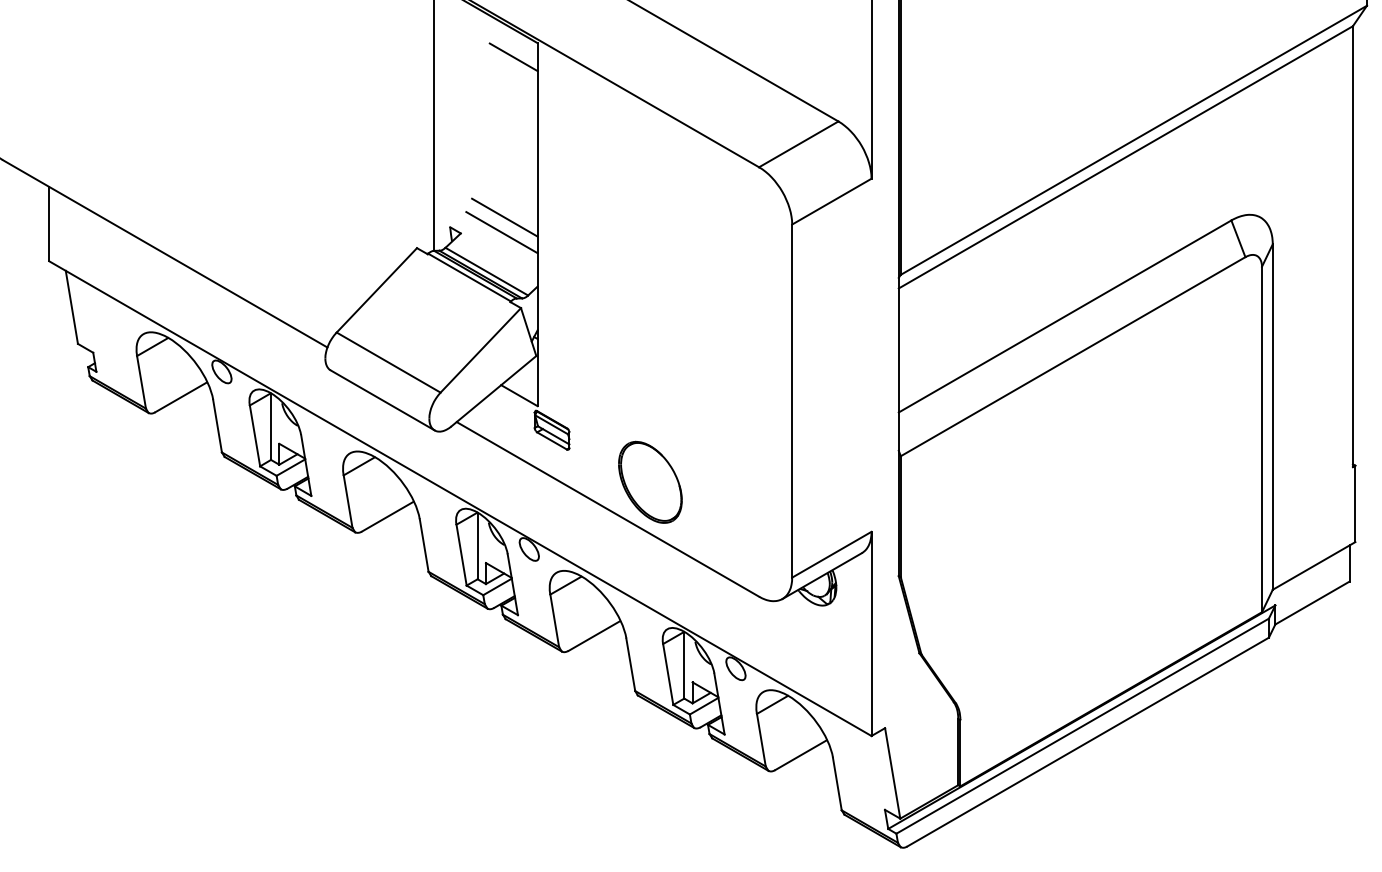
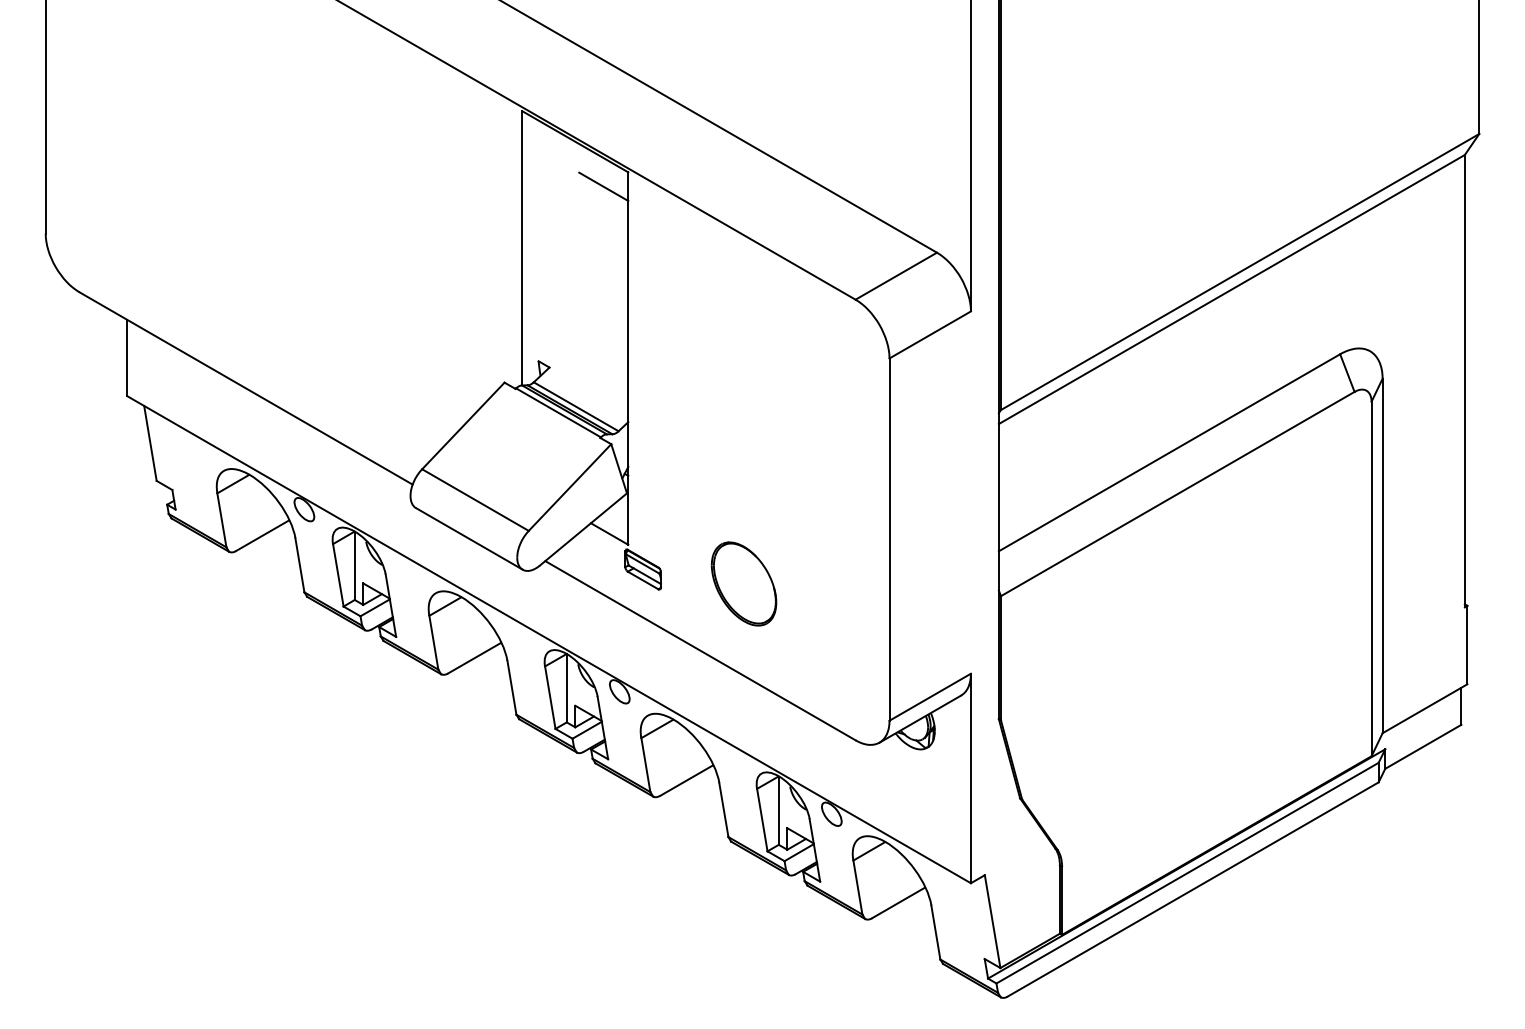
line: (504, 216) -> (594, 350), removed
line: (501, 232) -> (591, 366), removed
part: (649, 481) -> (743, 583), moved

